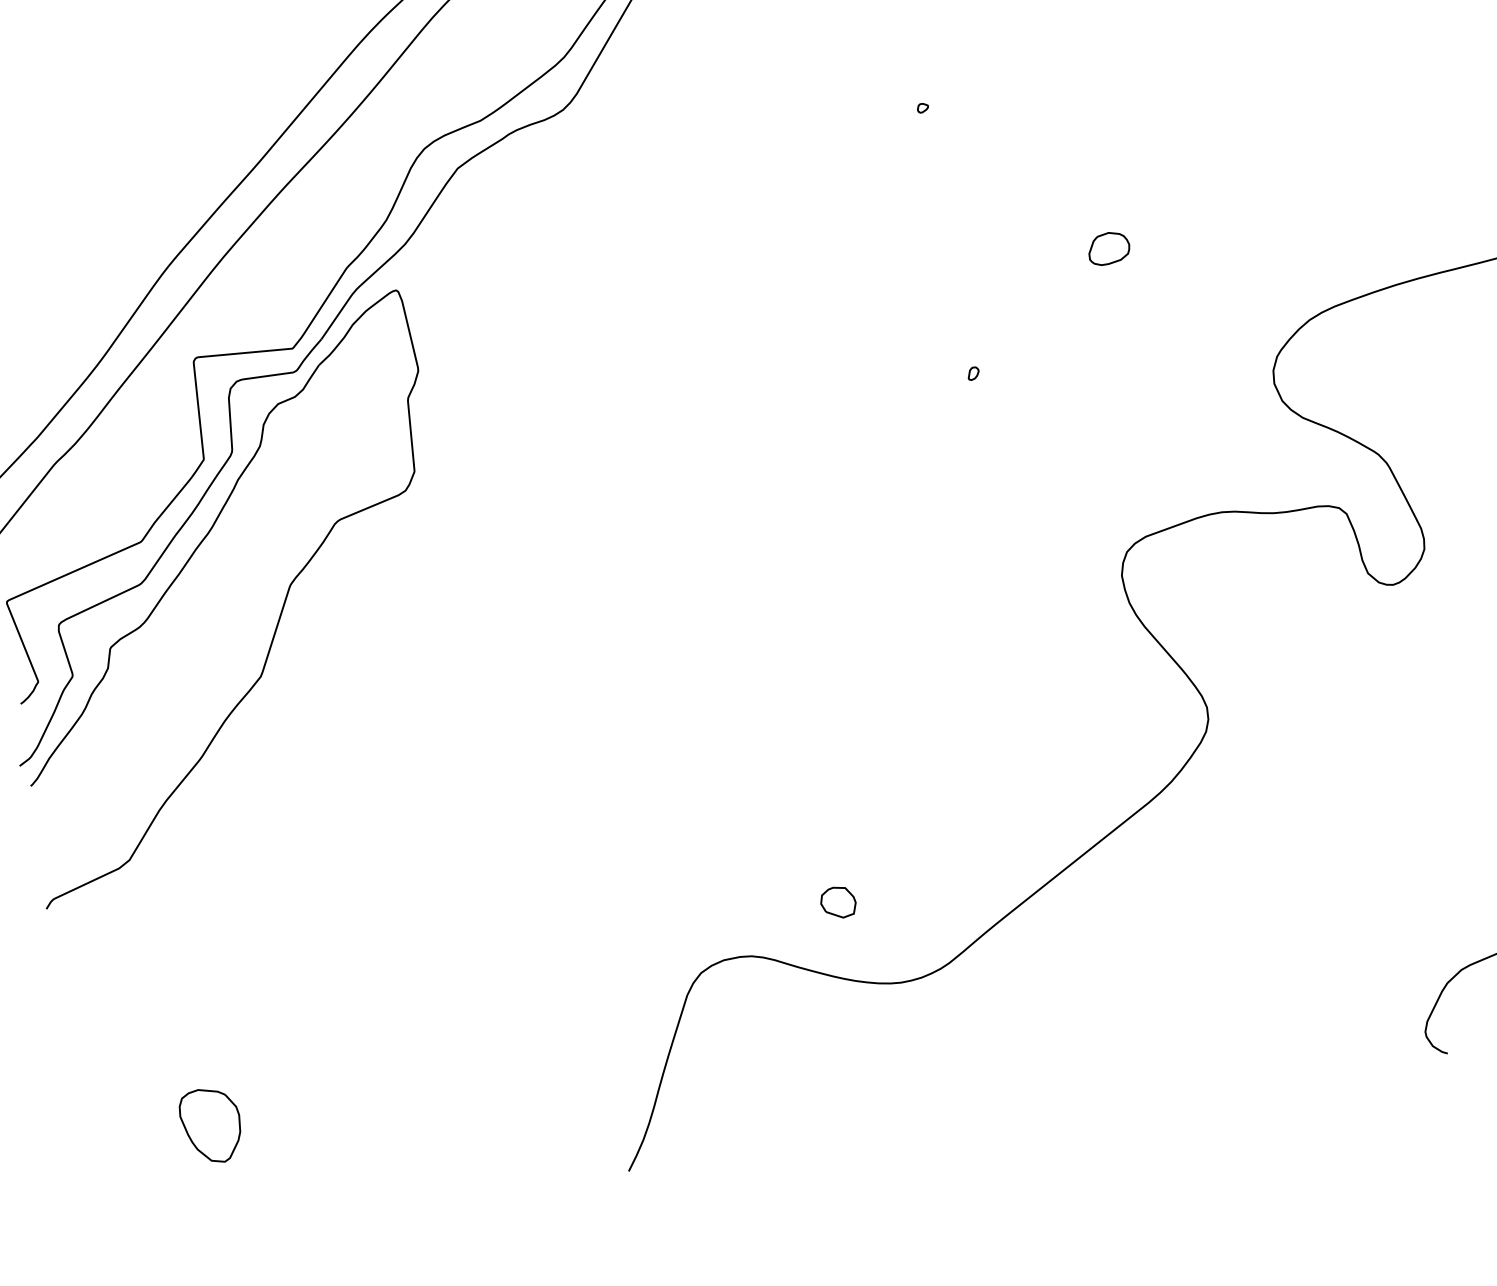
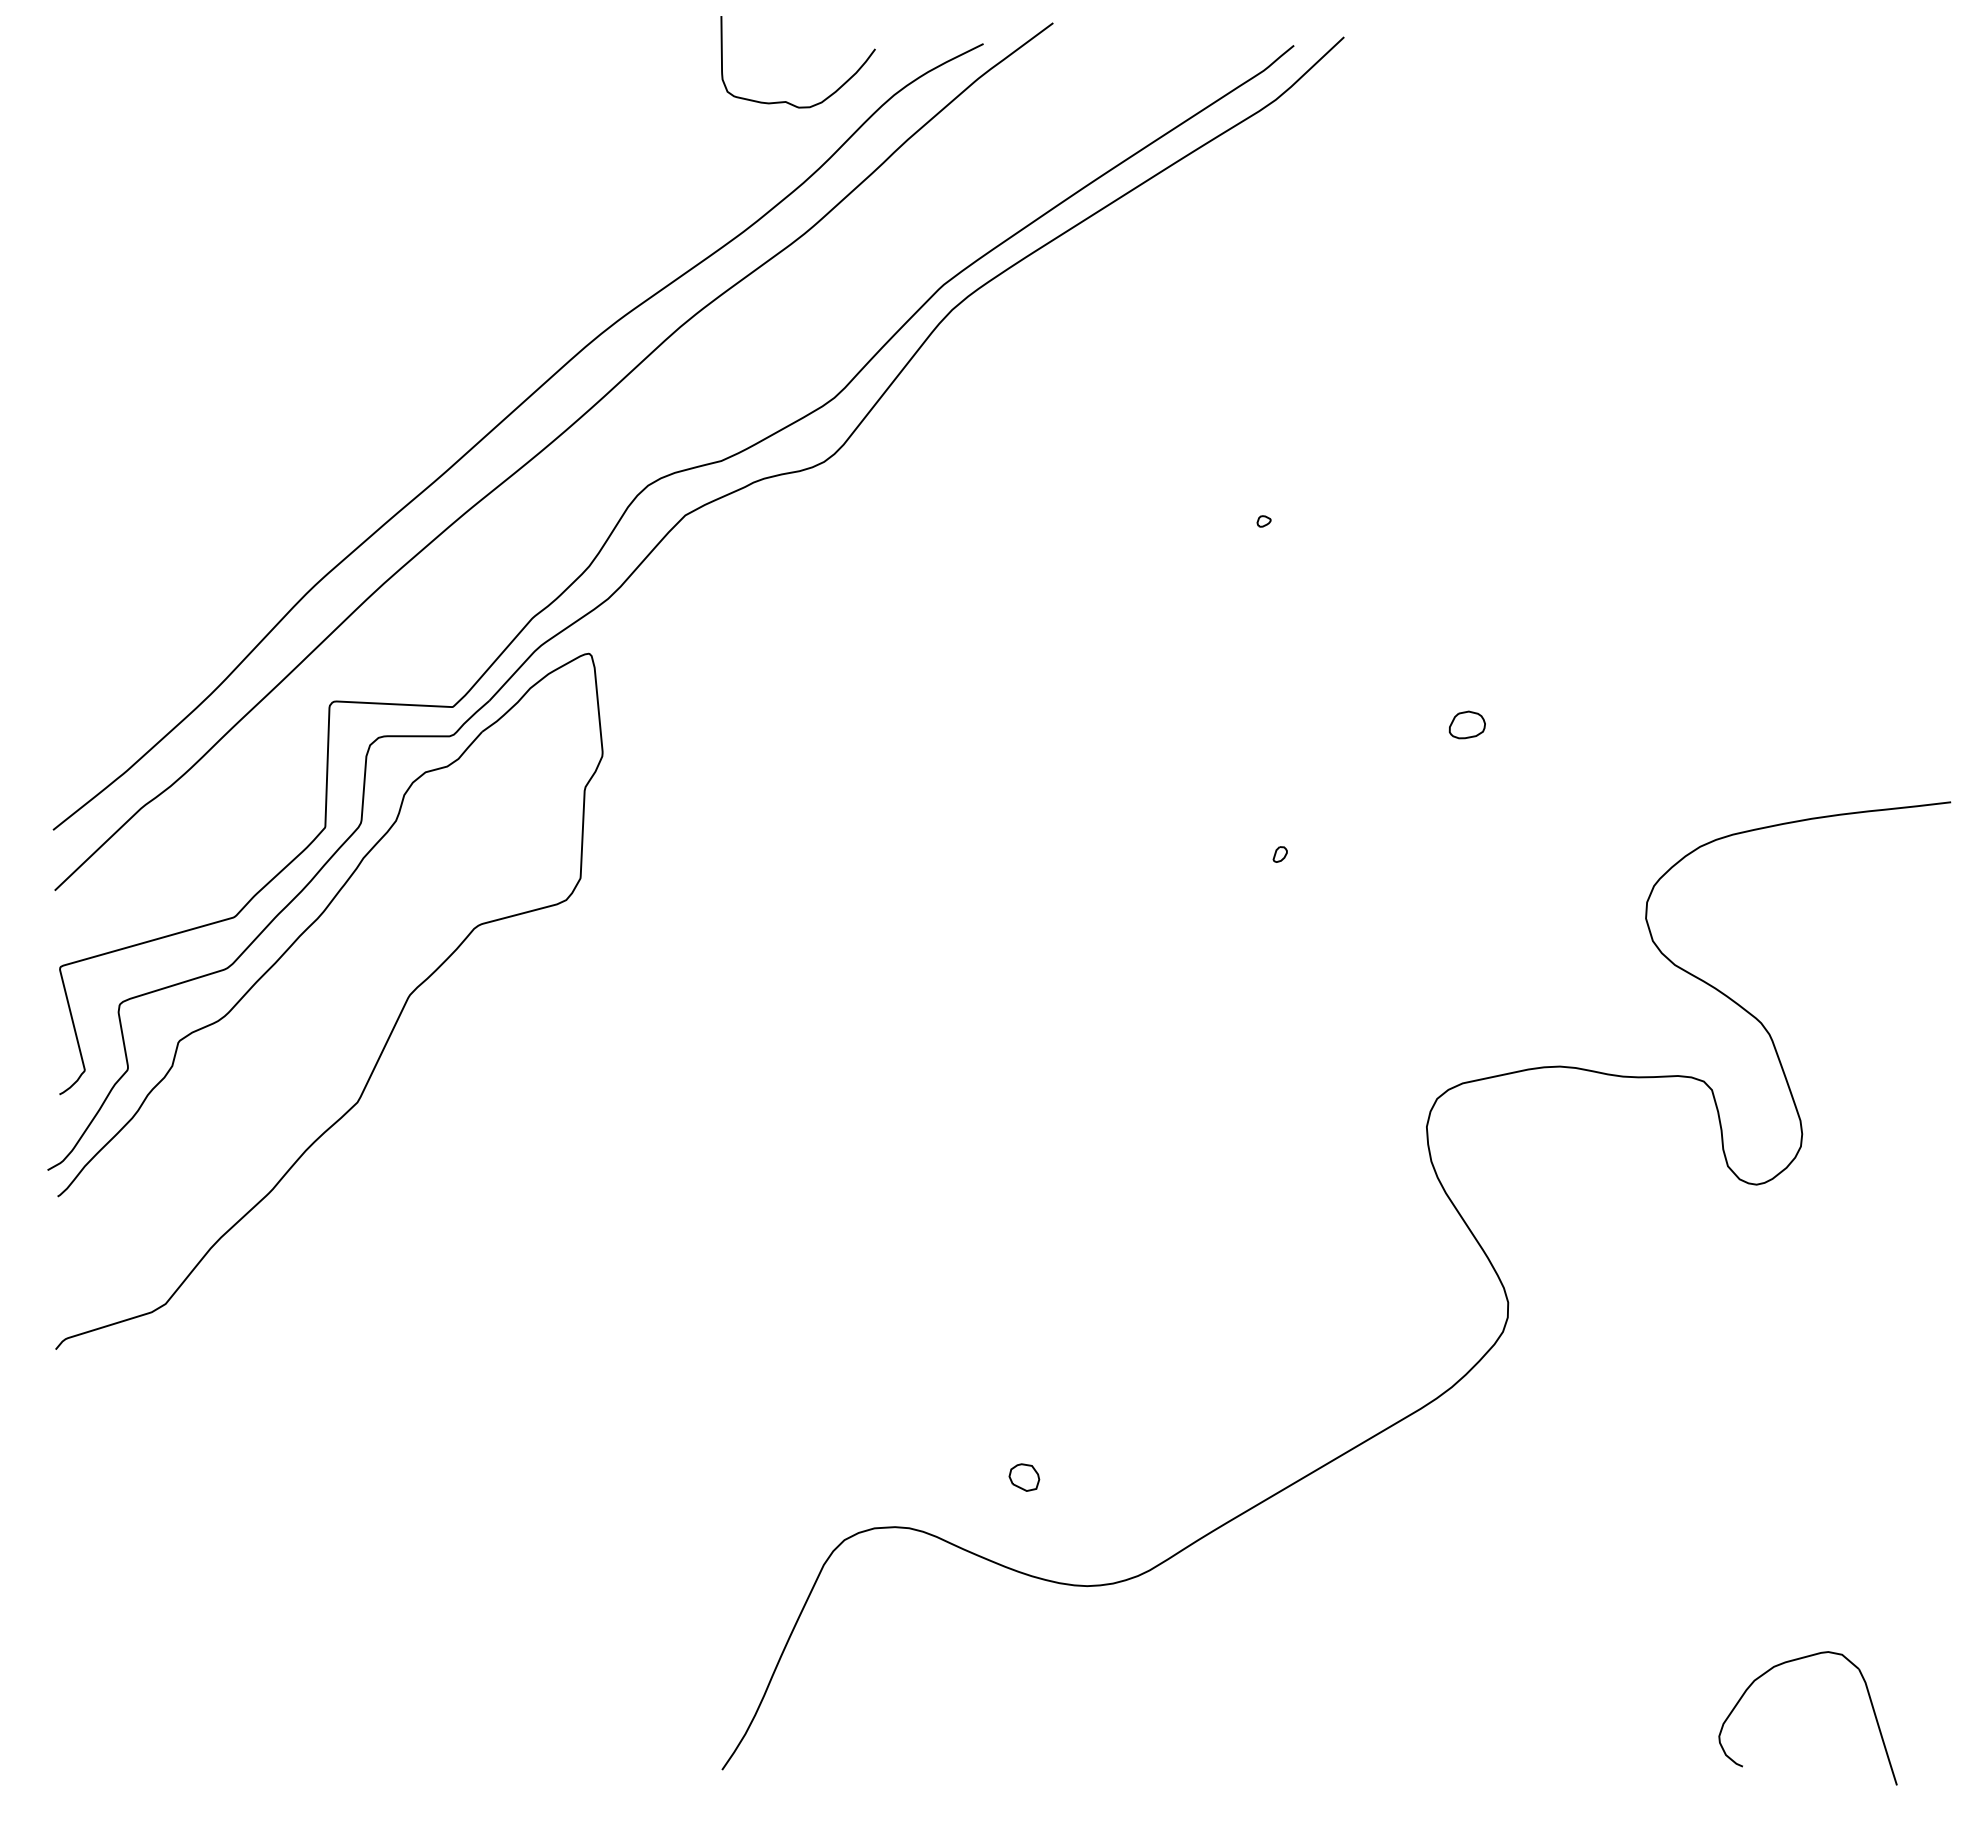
part: (1109, 248) -> (1467, 724), size x0.7
part: (838, 902) -> (1024, 1477), size x0.7
part: (210, 1125) -> (219, 1642), removed

